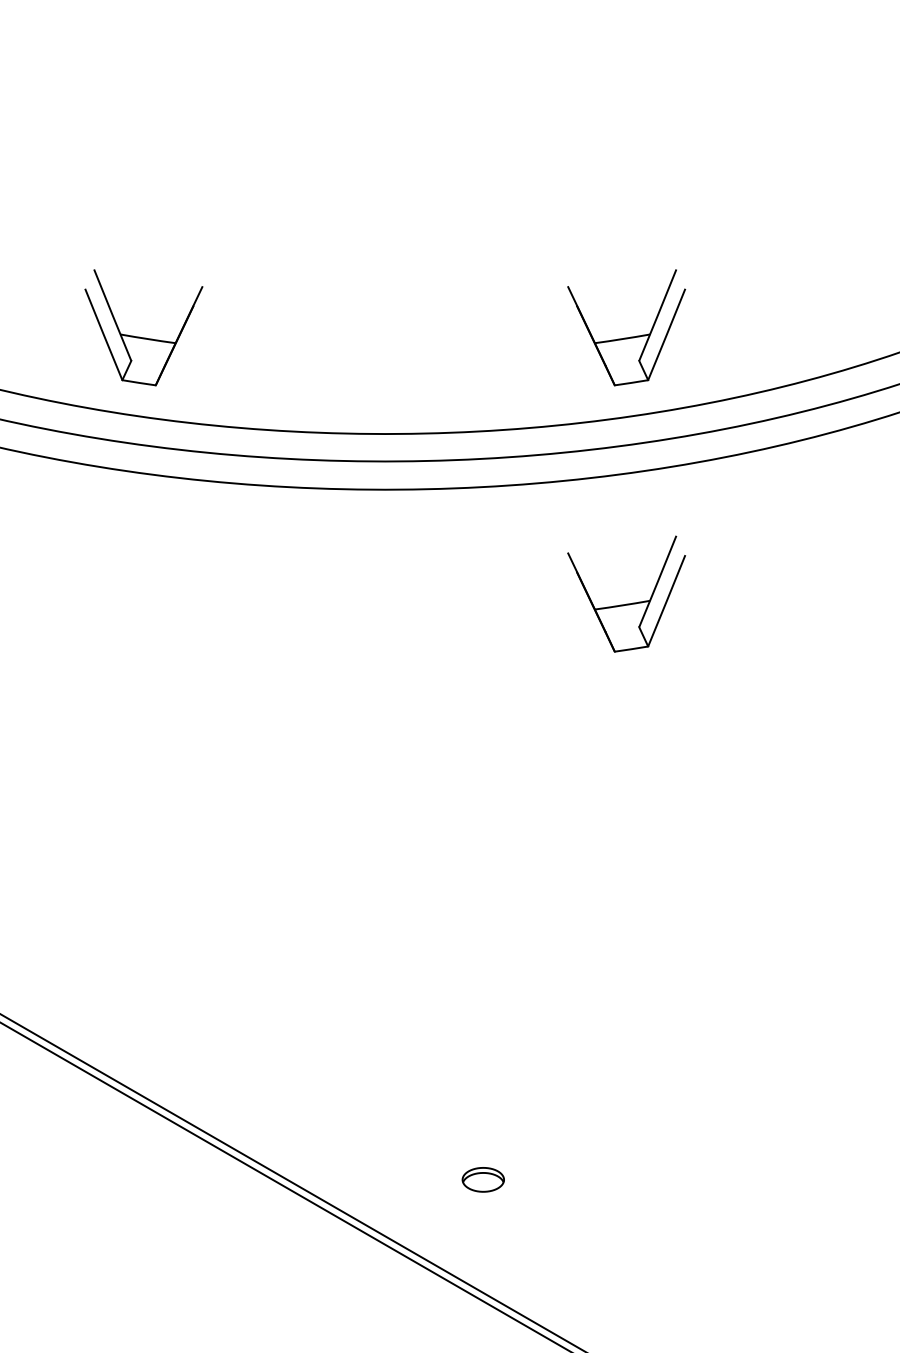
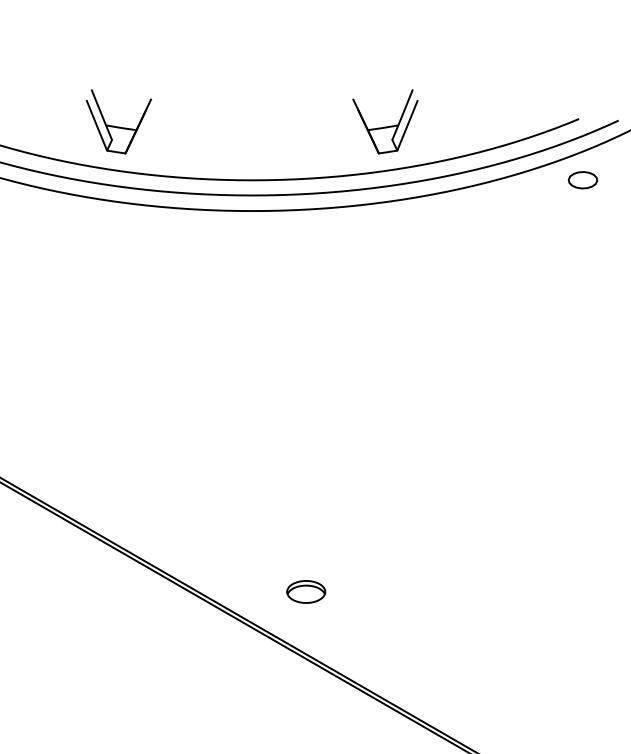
part: (626, 593) -> (385, 268), removed
part: (483, 1178) -> (306, 591), size x1.67

